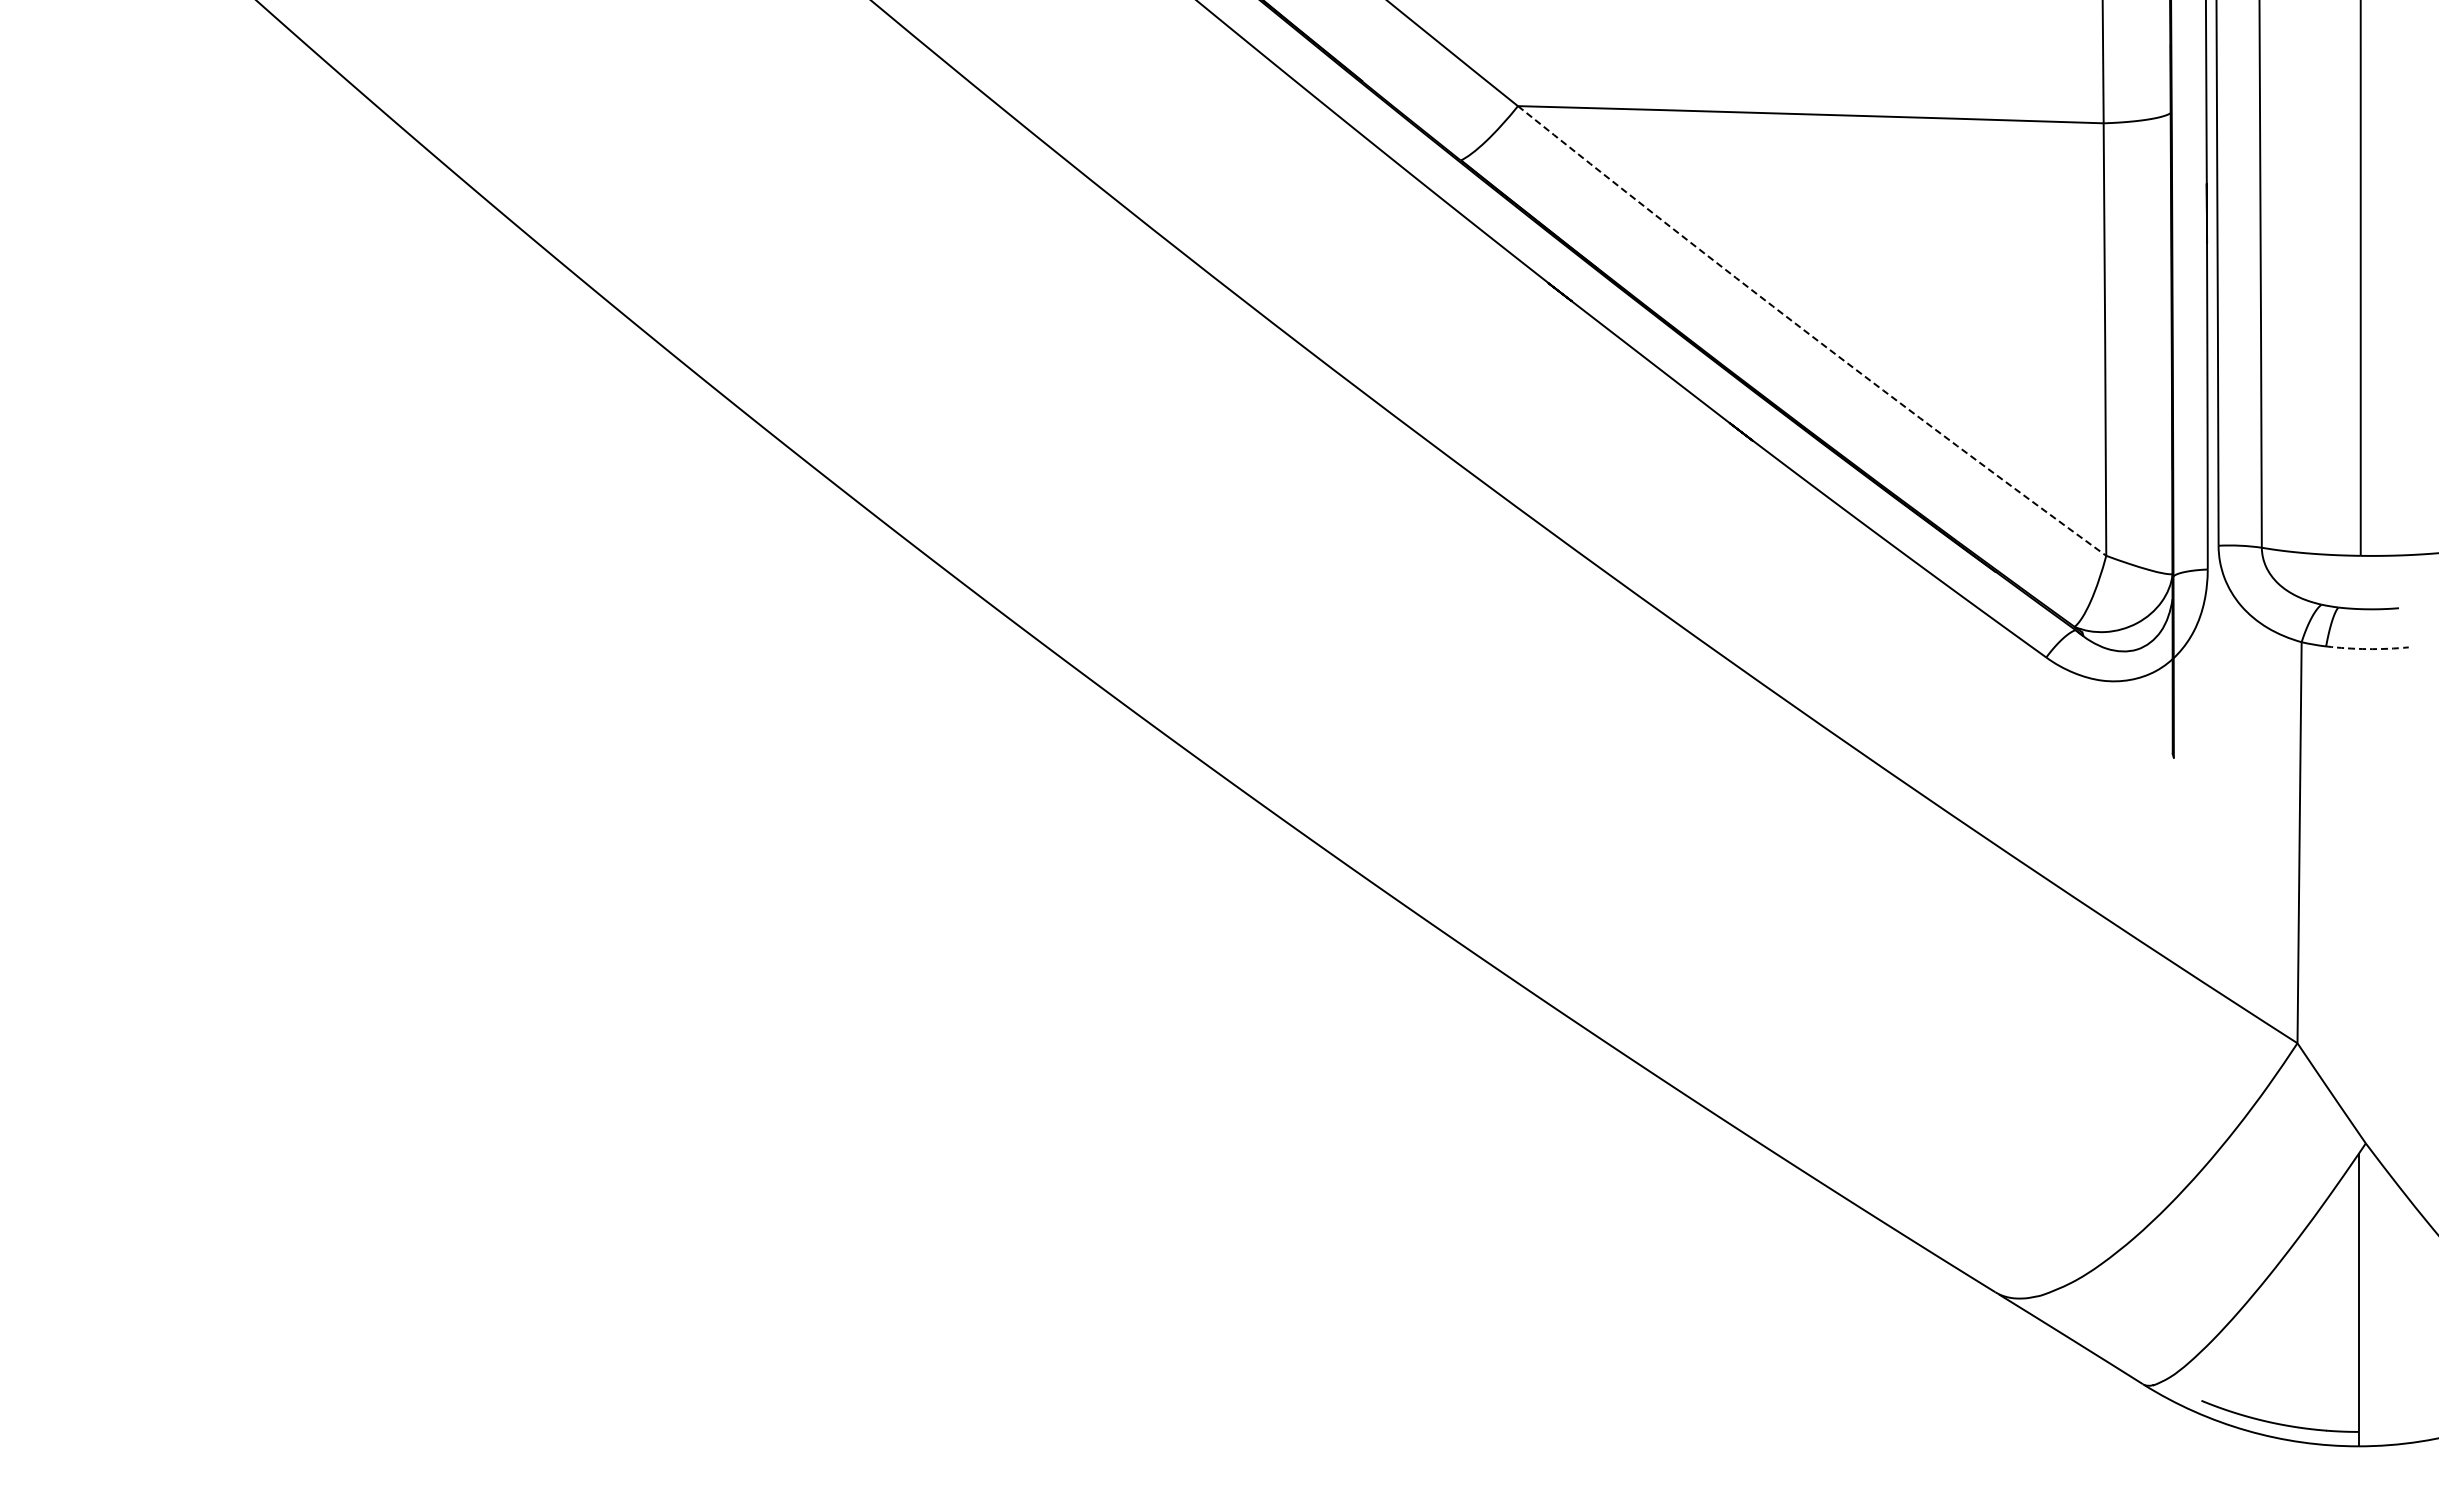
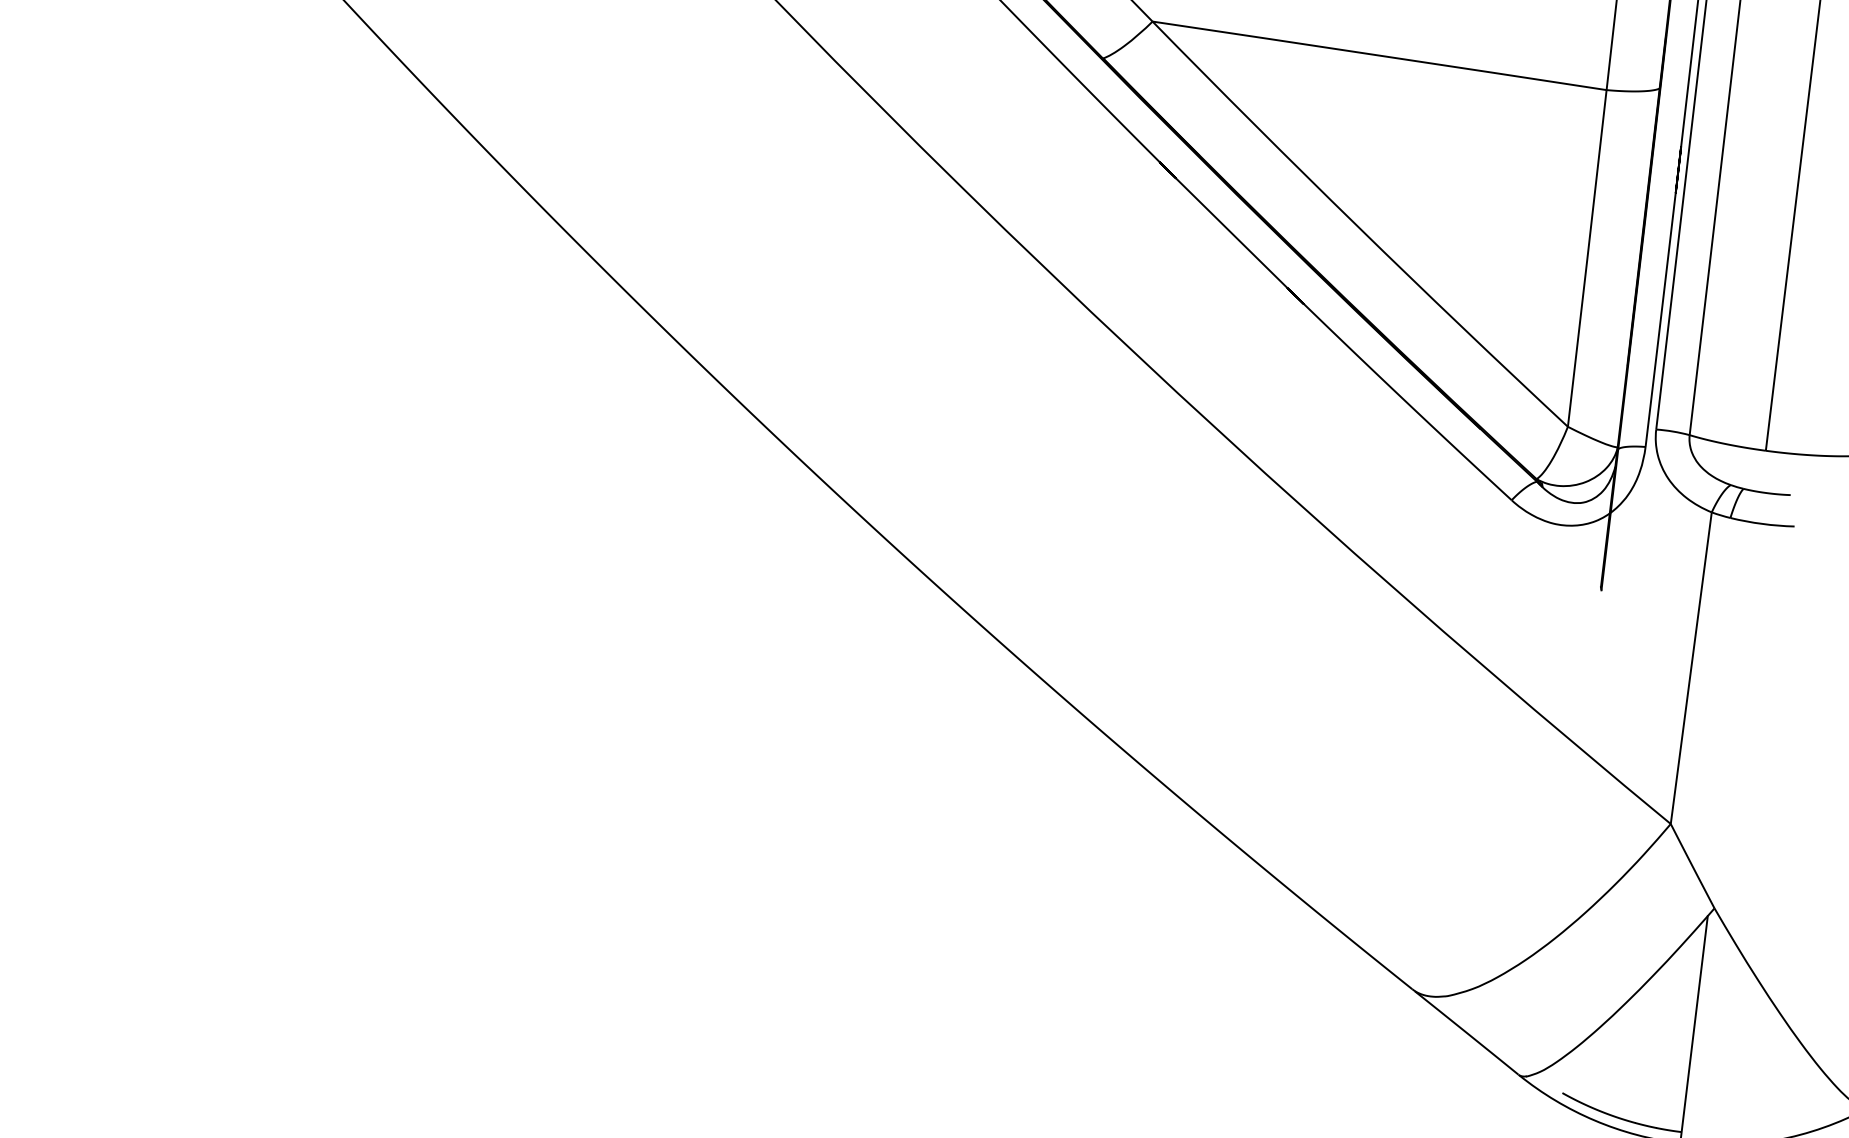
arc: (1809, 334) -> (1357, 226), dashed -> solid
arc: (2367, 649) -> (1762, 524), dashed -> solid

